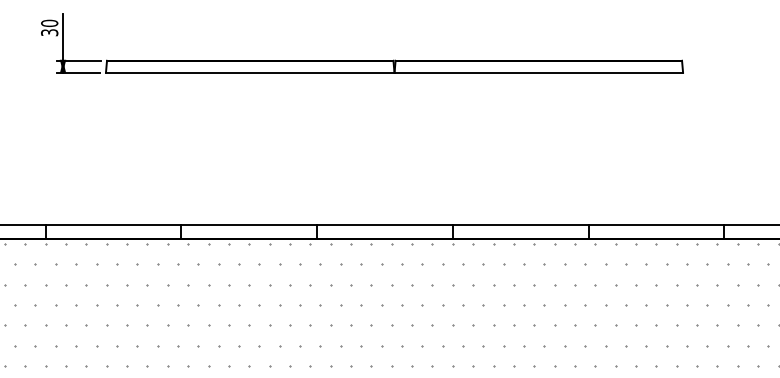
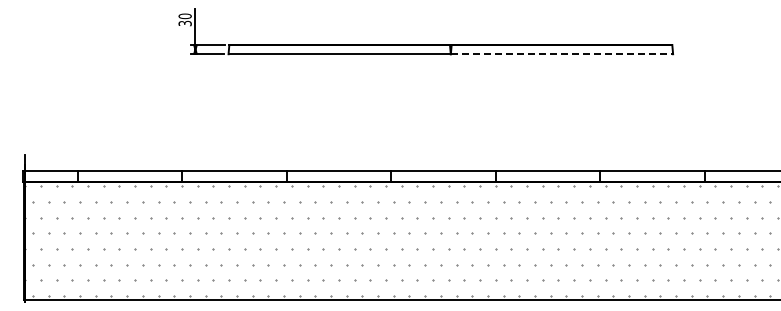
line: (539, 72) -> (562, 54), solid -> dashed

